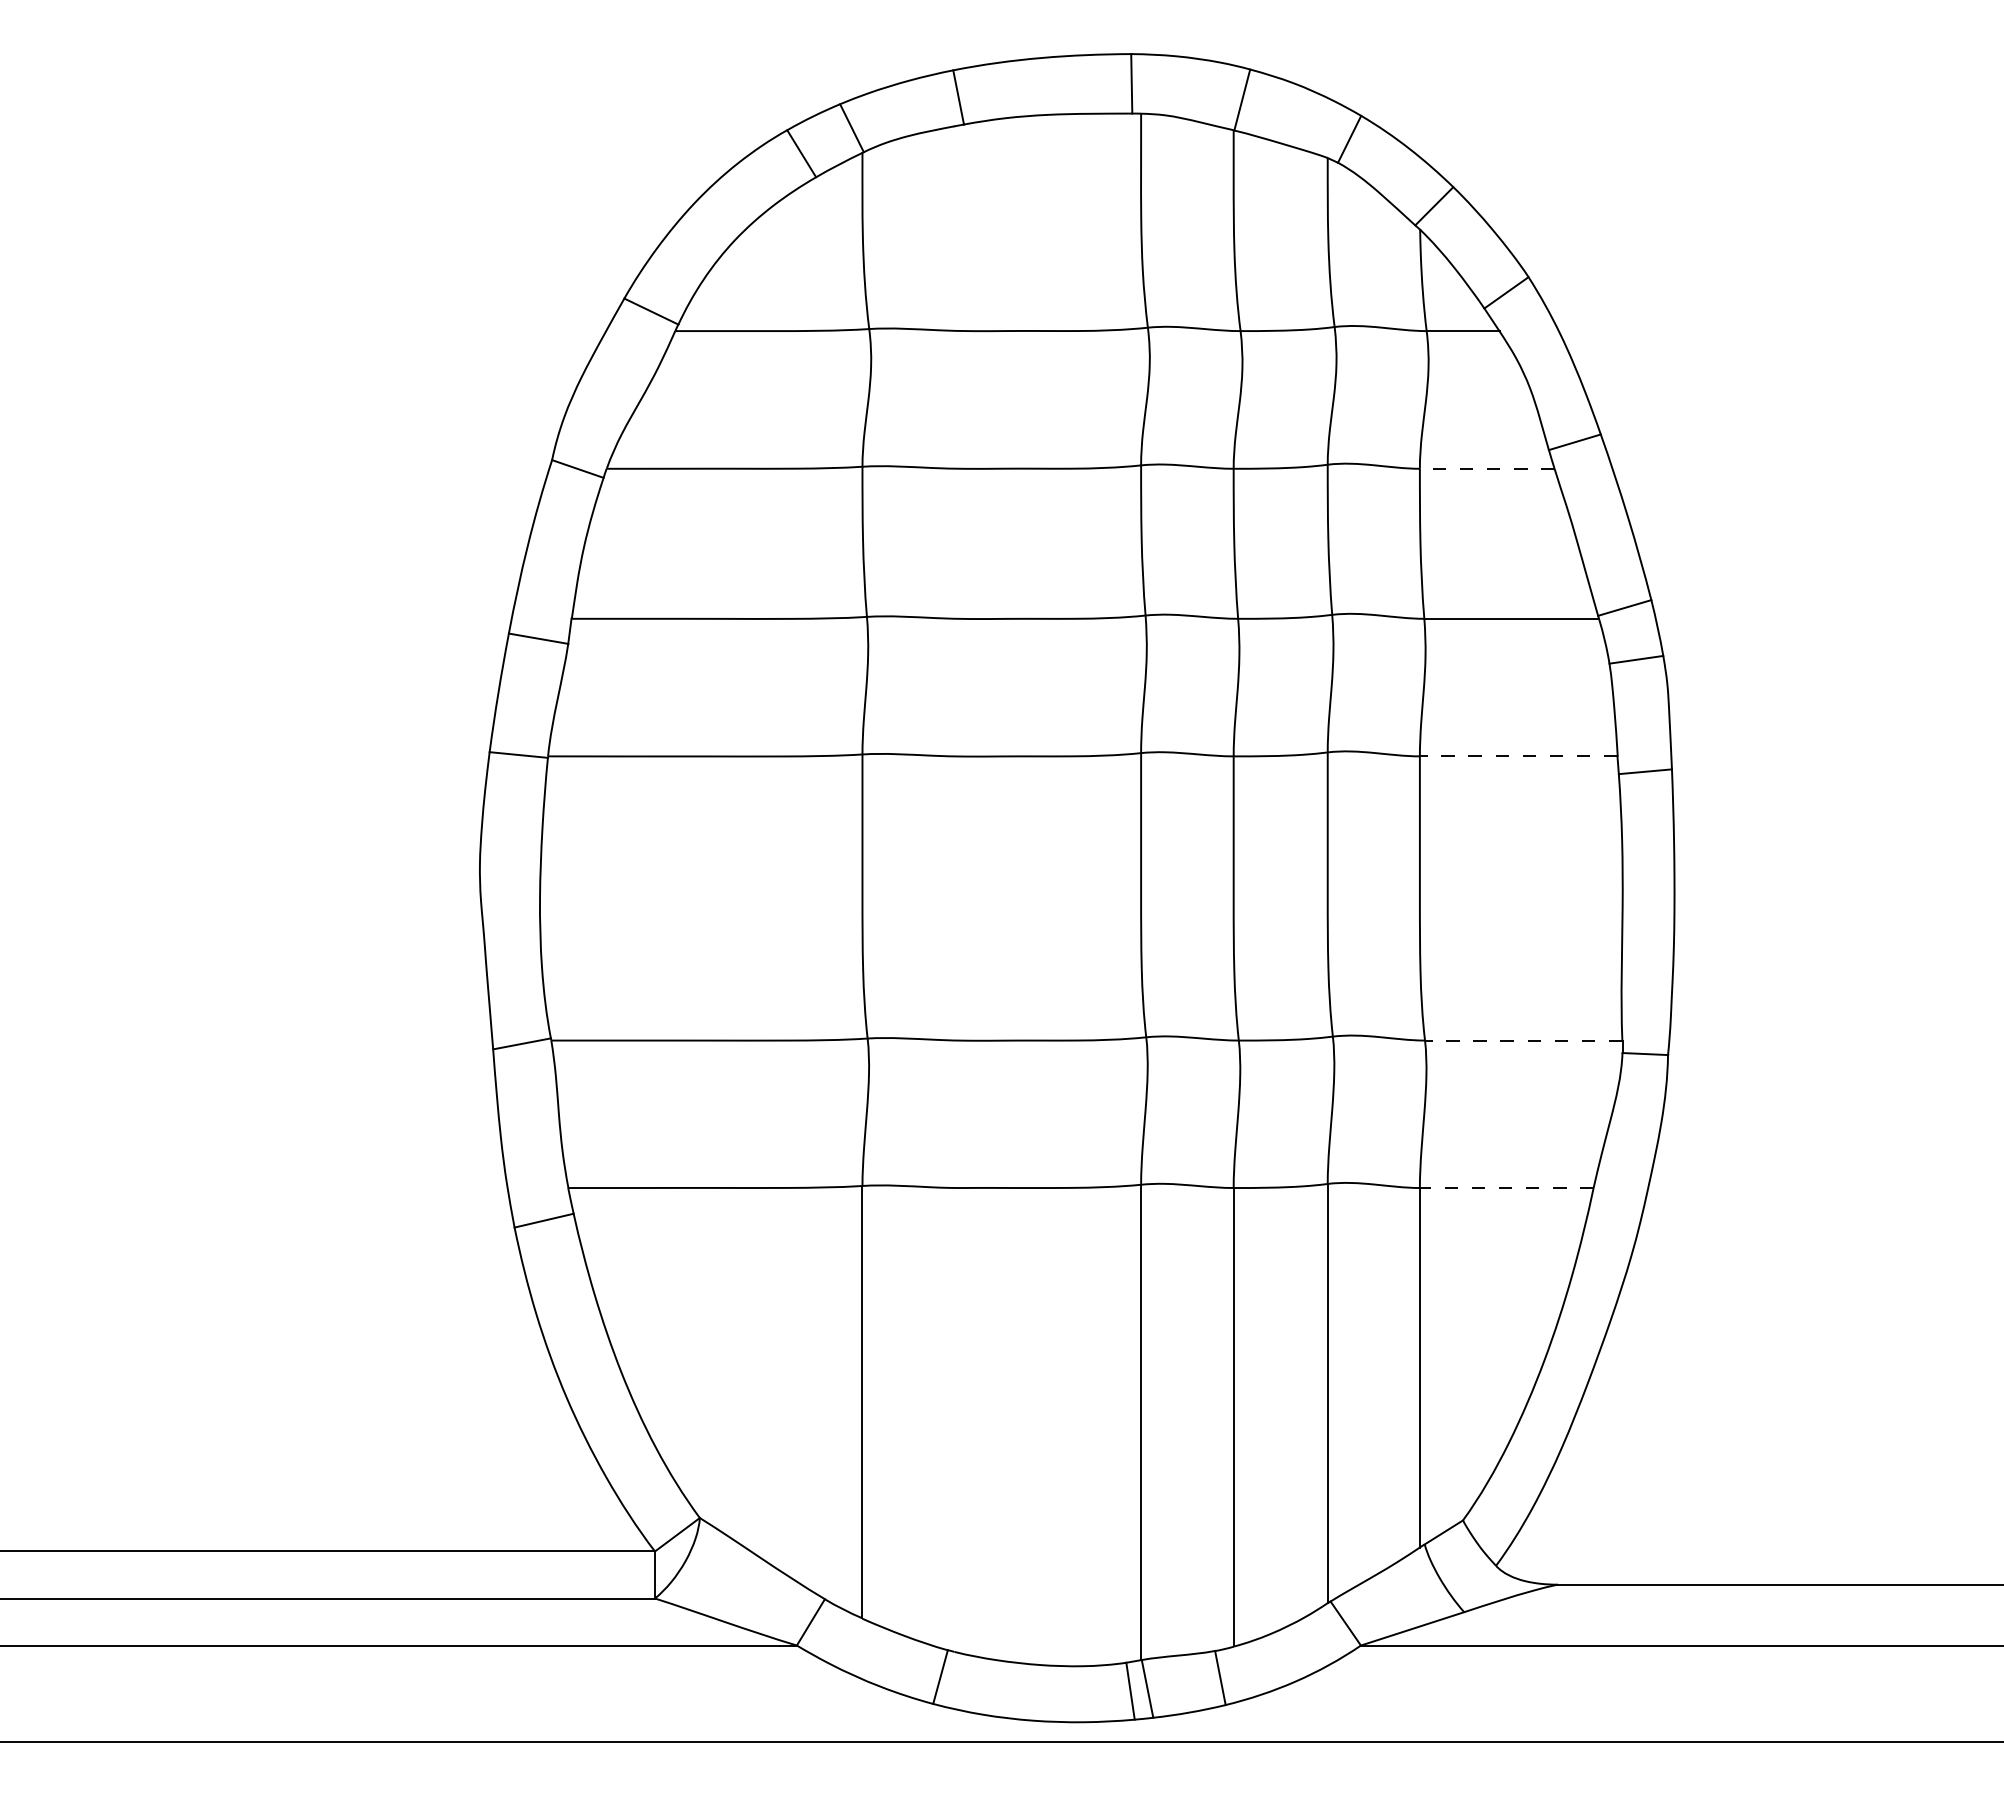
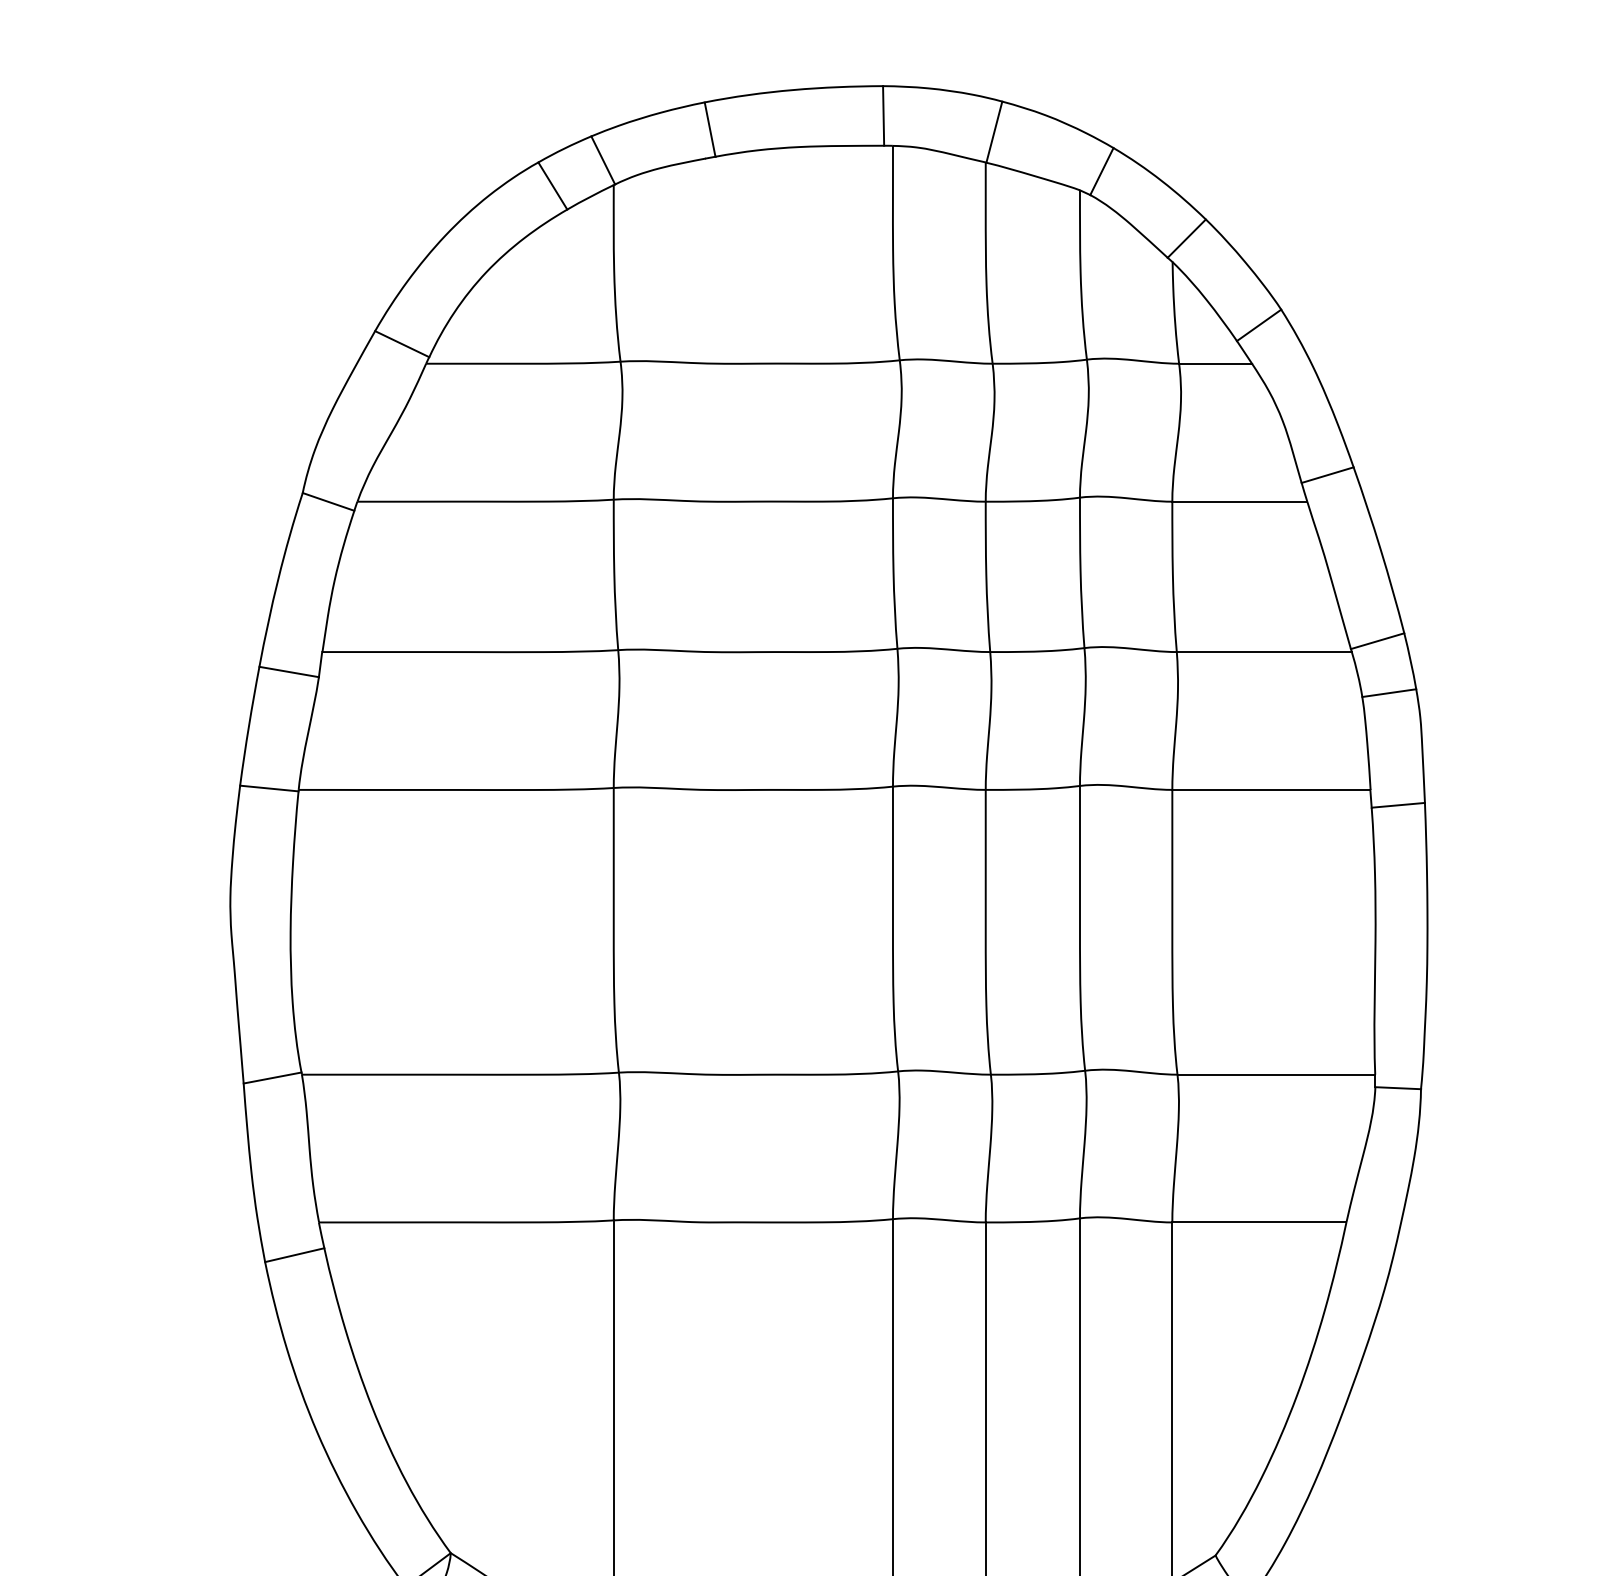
line: (1486, 468) -> (1239, 501), dashed -> solid
line: (1518, 756) -> (1271, 790), dashed -> solid
line: (1523, 1040) -> (1276, 1074), dashed -> solid
line: (1506, 1188) -> (1259, 1222), dashed -> solid

